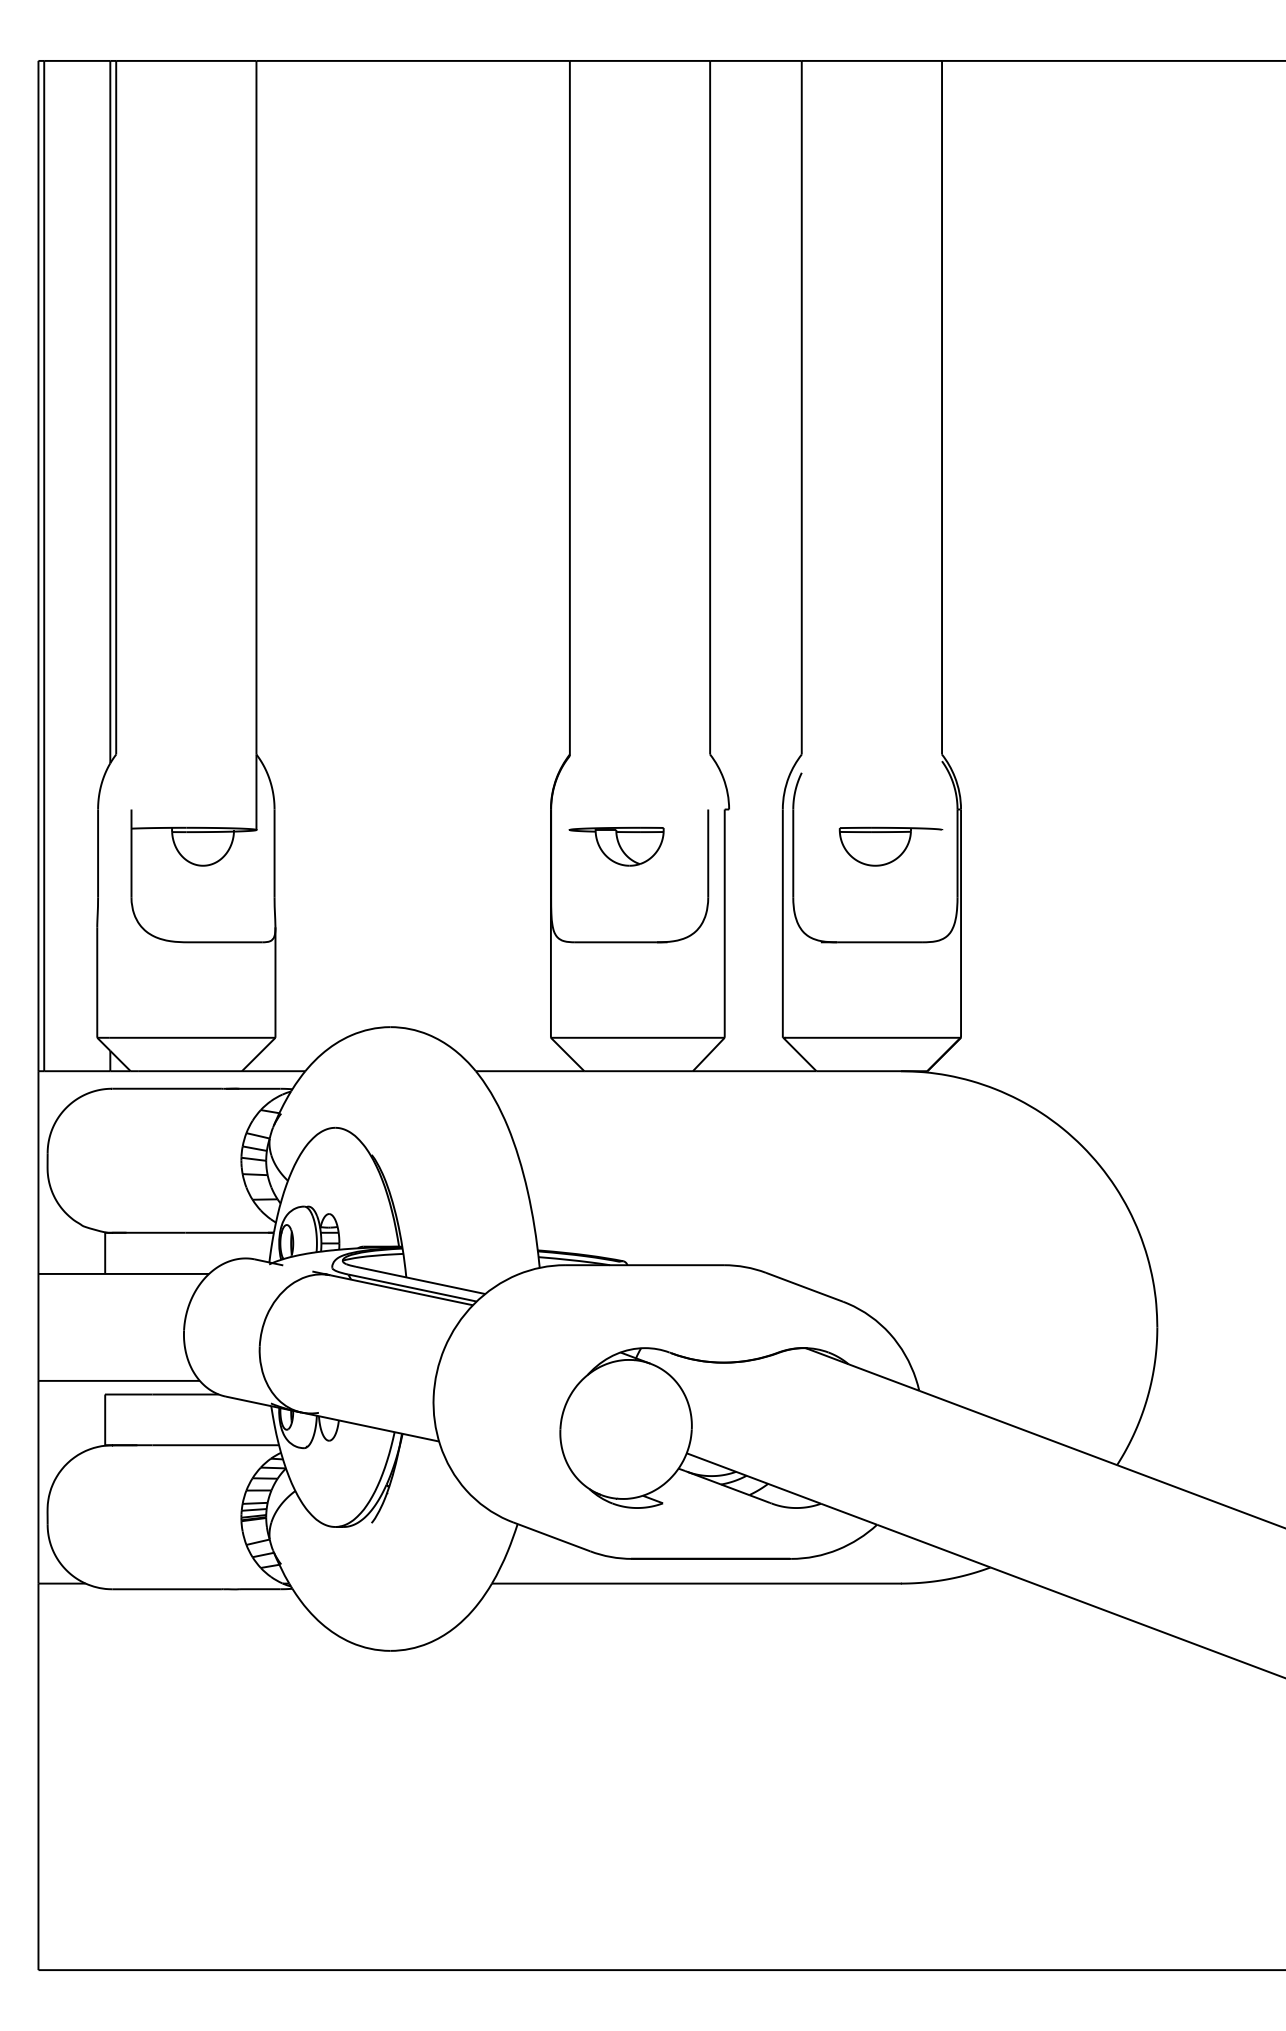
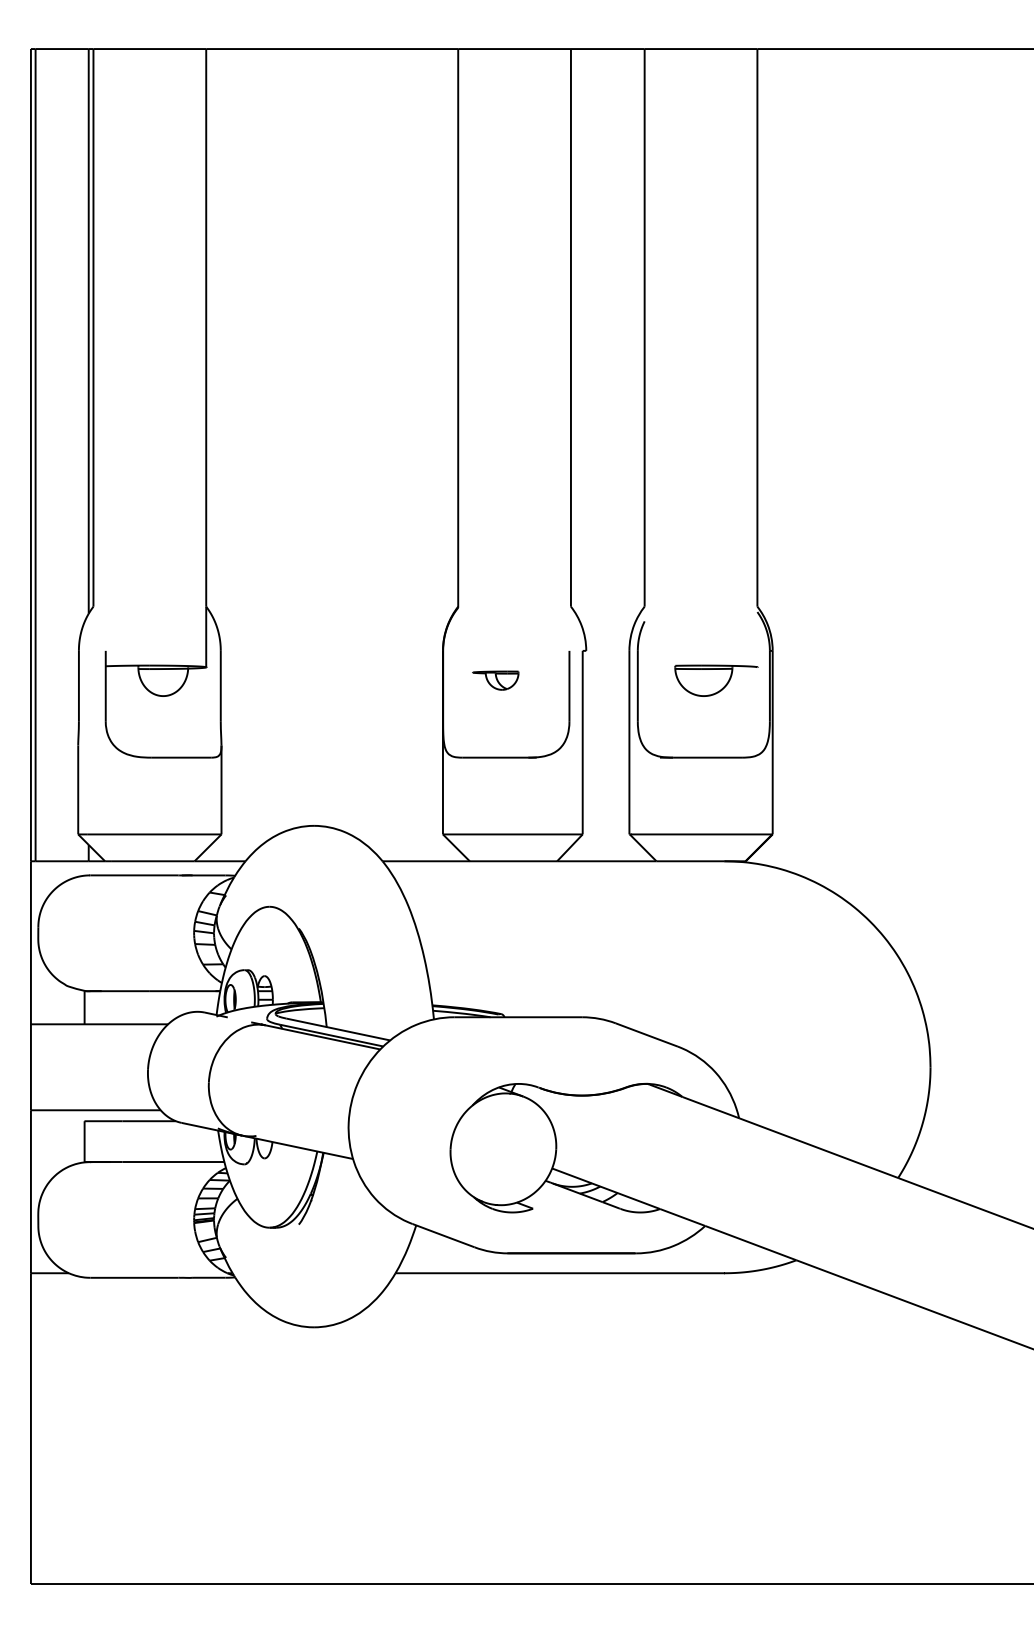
part: (616, 846) -> (495, 680), size x0.6

